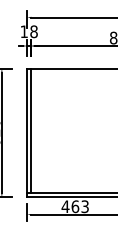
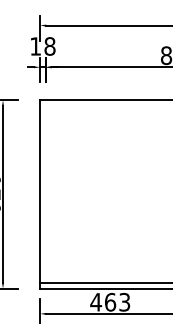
line: (31, 130) -> (46, 190), removed

